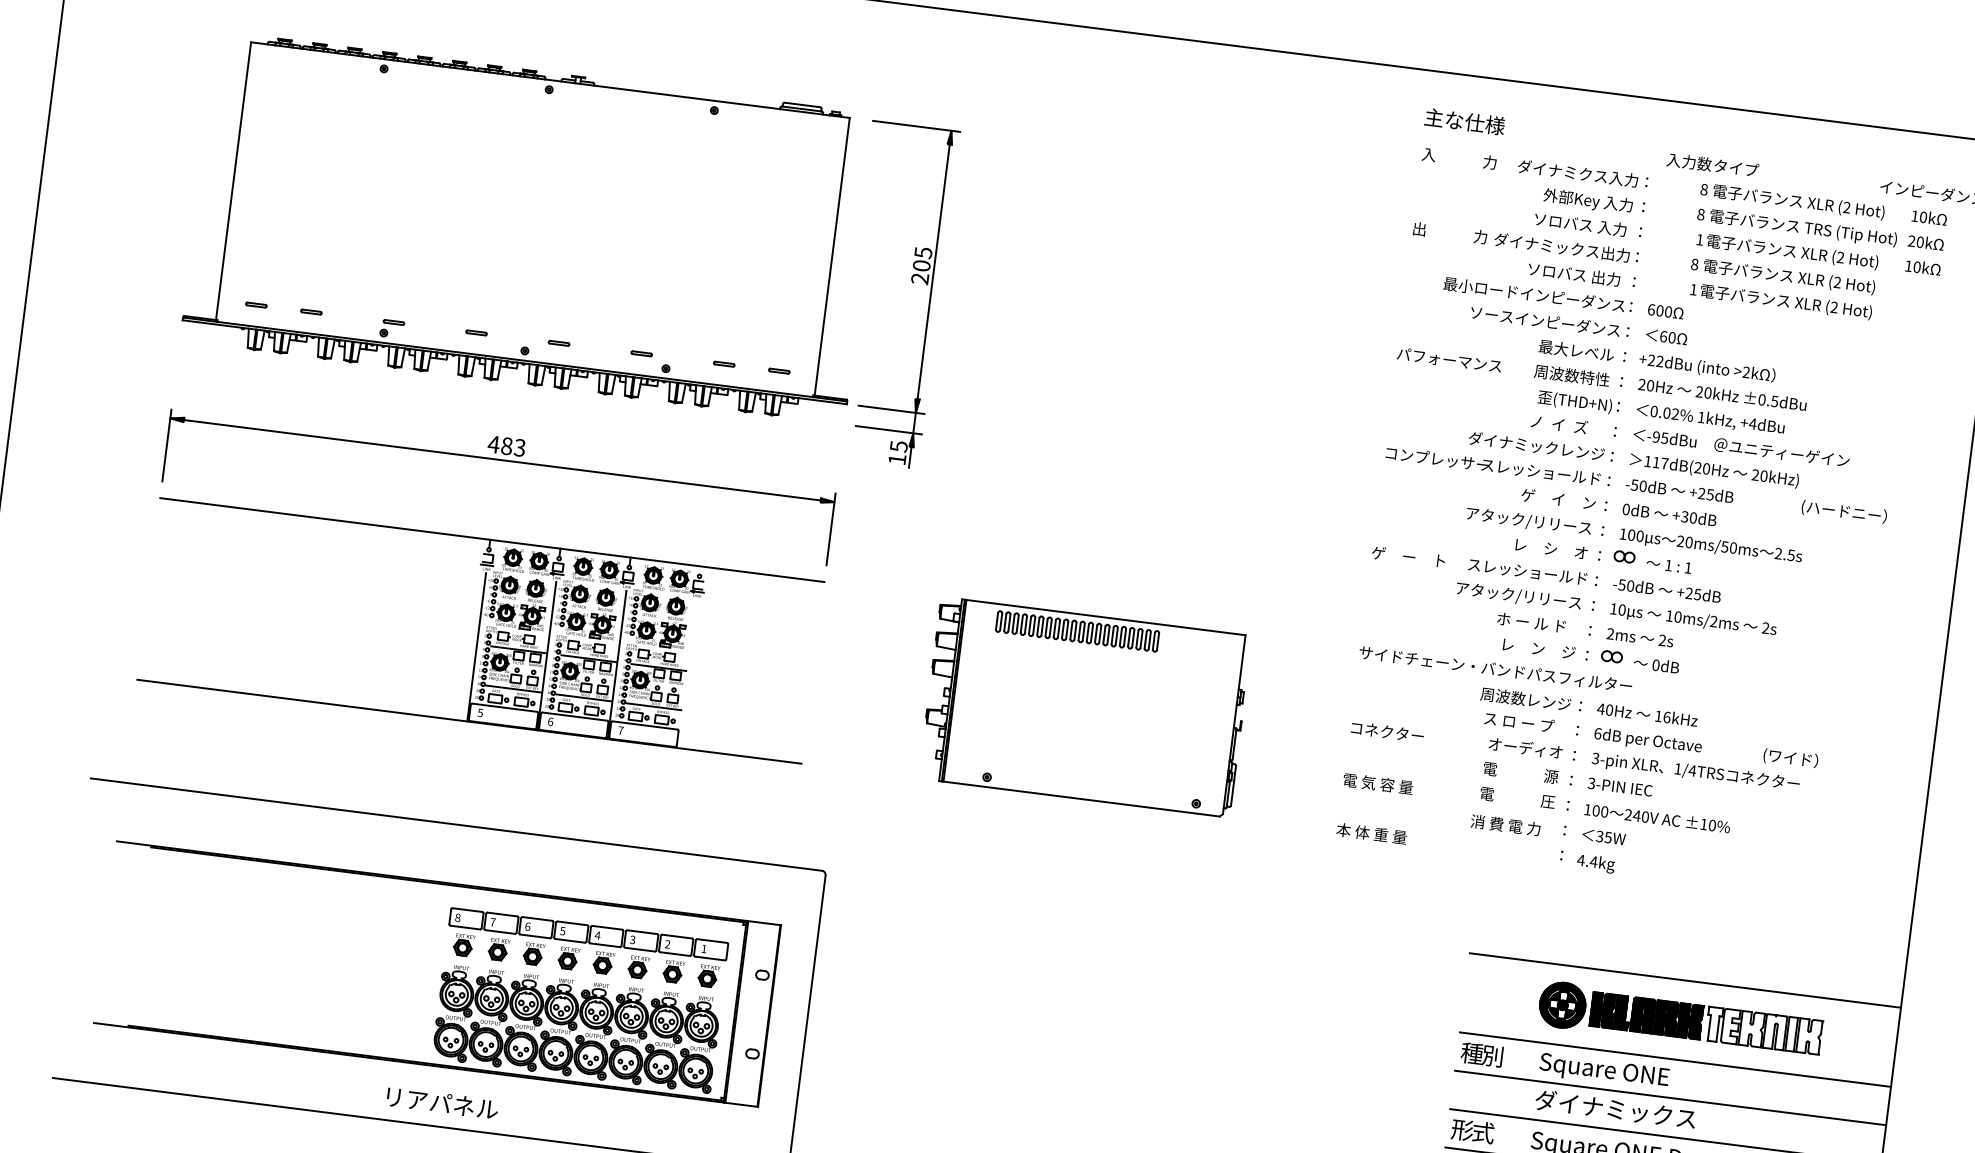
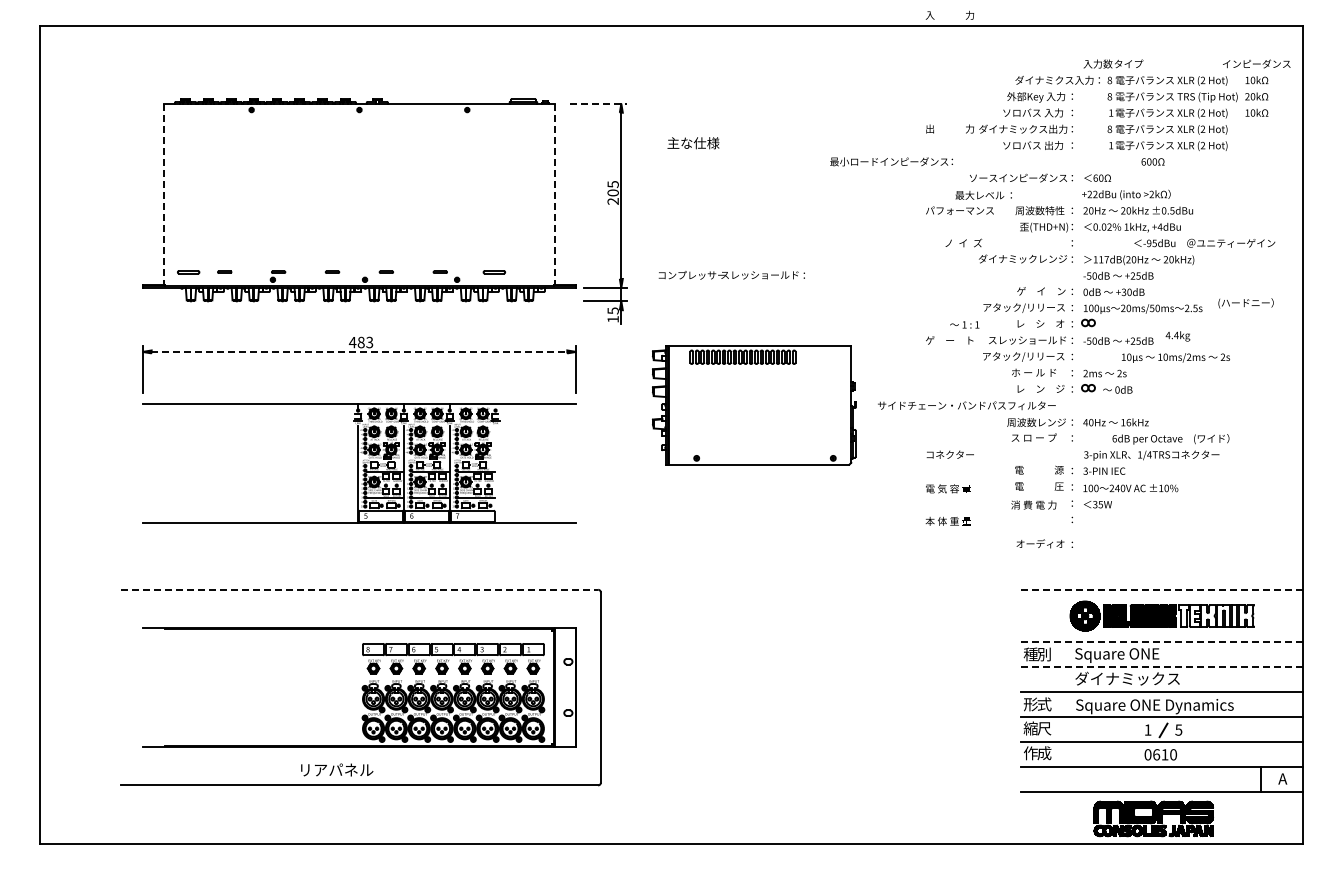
text: (1464, 122) -> (693, 143), moved
line: (918, 126) -> (599, 103), solid -> dashed
text: (1458, 157) -> (949, 14), moved
text: (1582, 174) -> (1057, 80), moved
line: (234, 181) -> (164, 194), solid -> dashed
line: (831, 256) -> (554, 194), solid -> dashed
text: (1537, 294) -> (891, 161), moved
part: (256, 303) -> (188, 271), size x1.6
text: (1665, 310) -> (1152, 161), moved
text: (1582, 351) -> (983, 195), moved
part: (723, 363) -> (493, 271), size x1.6
part: (778, 369) -> (529, 271), removed
text: (1559, 423) -> (963, 242), moved
text: (1741, 446) -> (1204, 242), moved
line: (502, 459) -> (359, 351), solid -> dashed
text: (1497, 467) -> (731, 275), moved
text: (1843, 512) -> (1245, 303), moved
text: (1668, 564) -> (964, 324), moved
text: (1692, 619) -> (1175, 357), moved
text: (1495, 669) -> (966, 405), moved
part: (1085, 707) -> (754, 405), moved
text: (1648, 741) -> (1147, 439), moved
text: (1531, 748) -> (1044, 543), moved
line: (456, 824) -> (359, 589), solid -> dashed
text: (1595, 863) -> (1177, 336), moved
line: (1684, 980) -> (1161, 590), solid -> dashed
line: (1674, 1058) -> (1161, 641), solid -> dashed
line: (1669, 1097) -> (1161, 666), solid -> dashed
text: (443, 1102) -> (337, 769), moved

